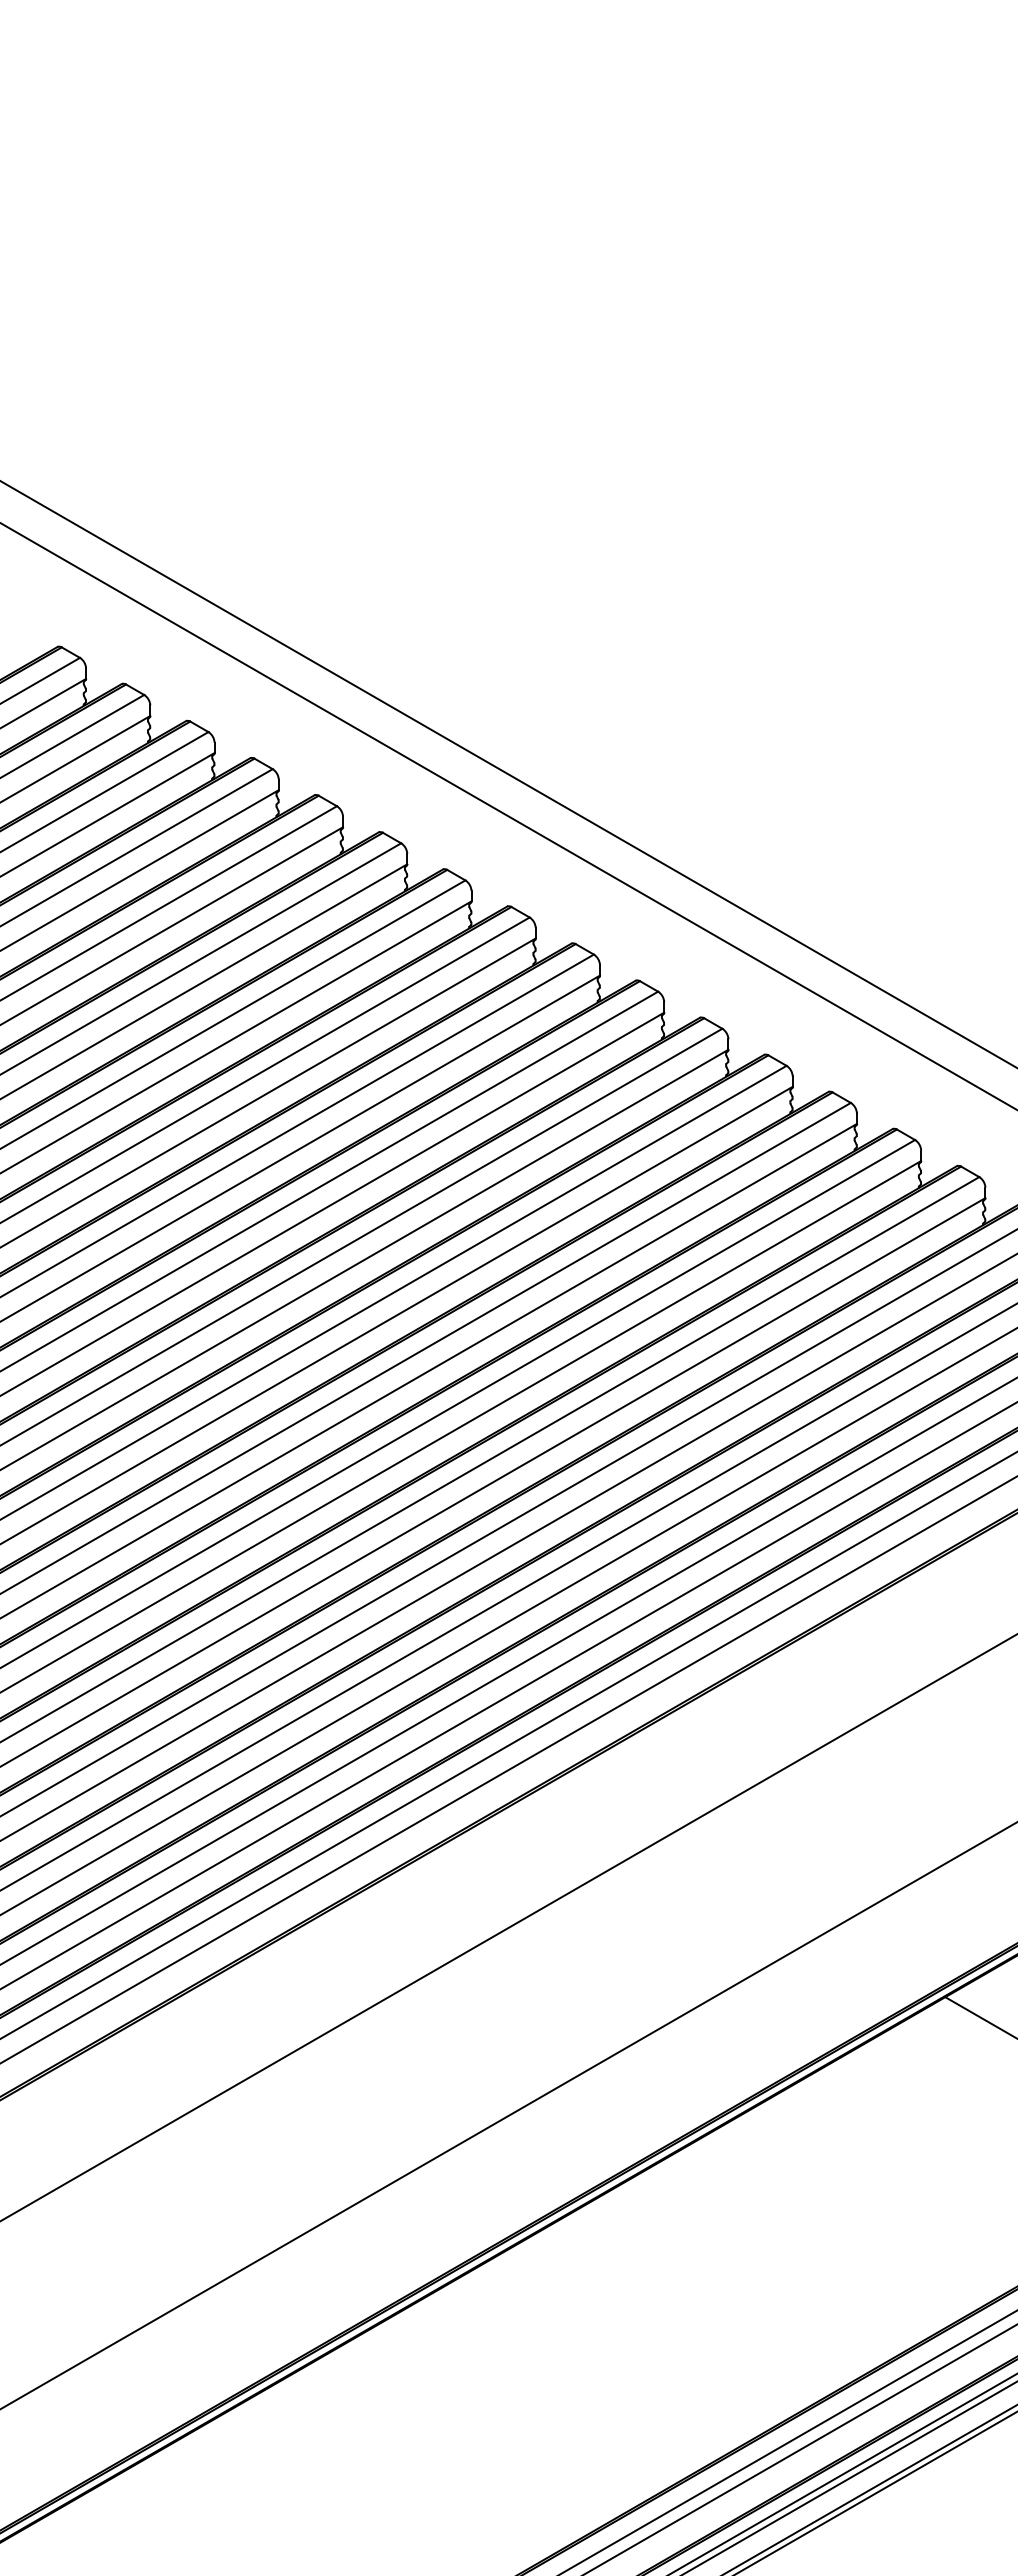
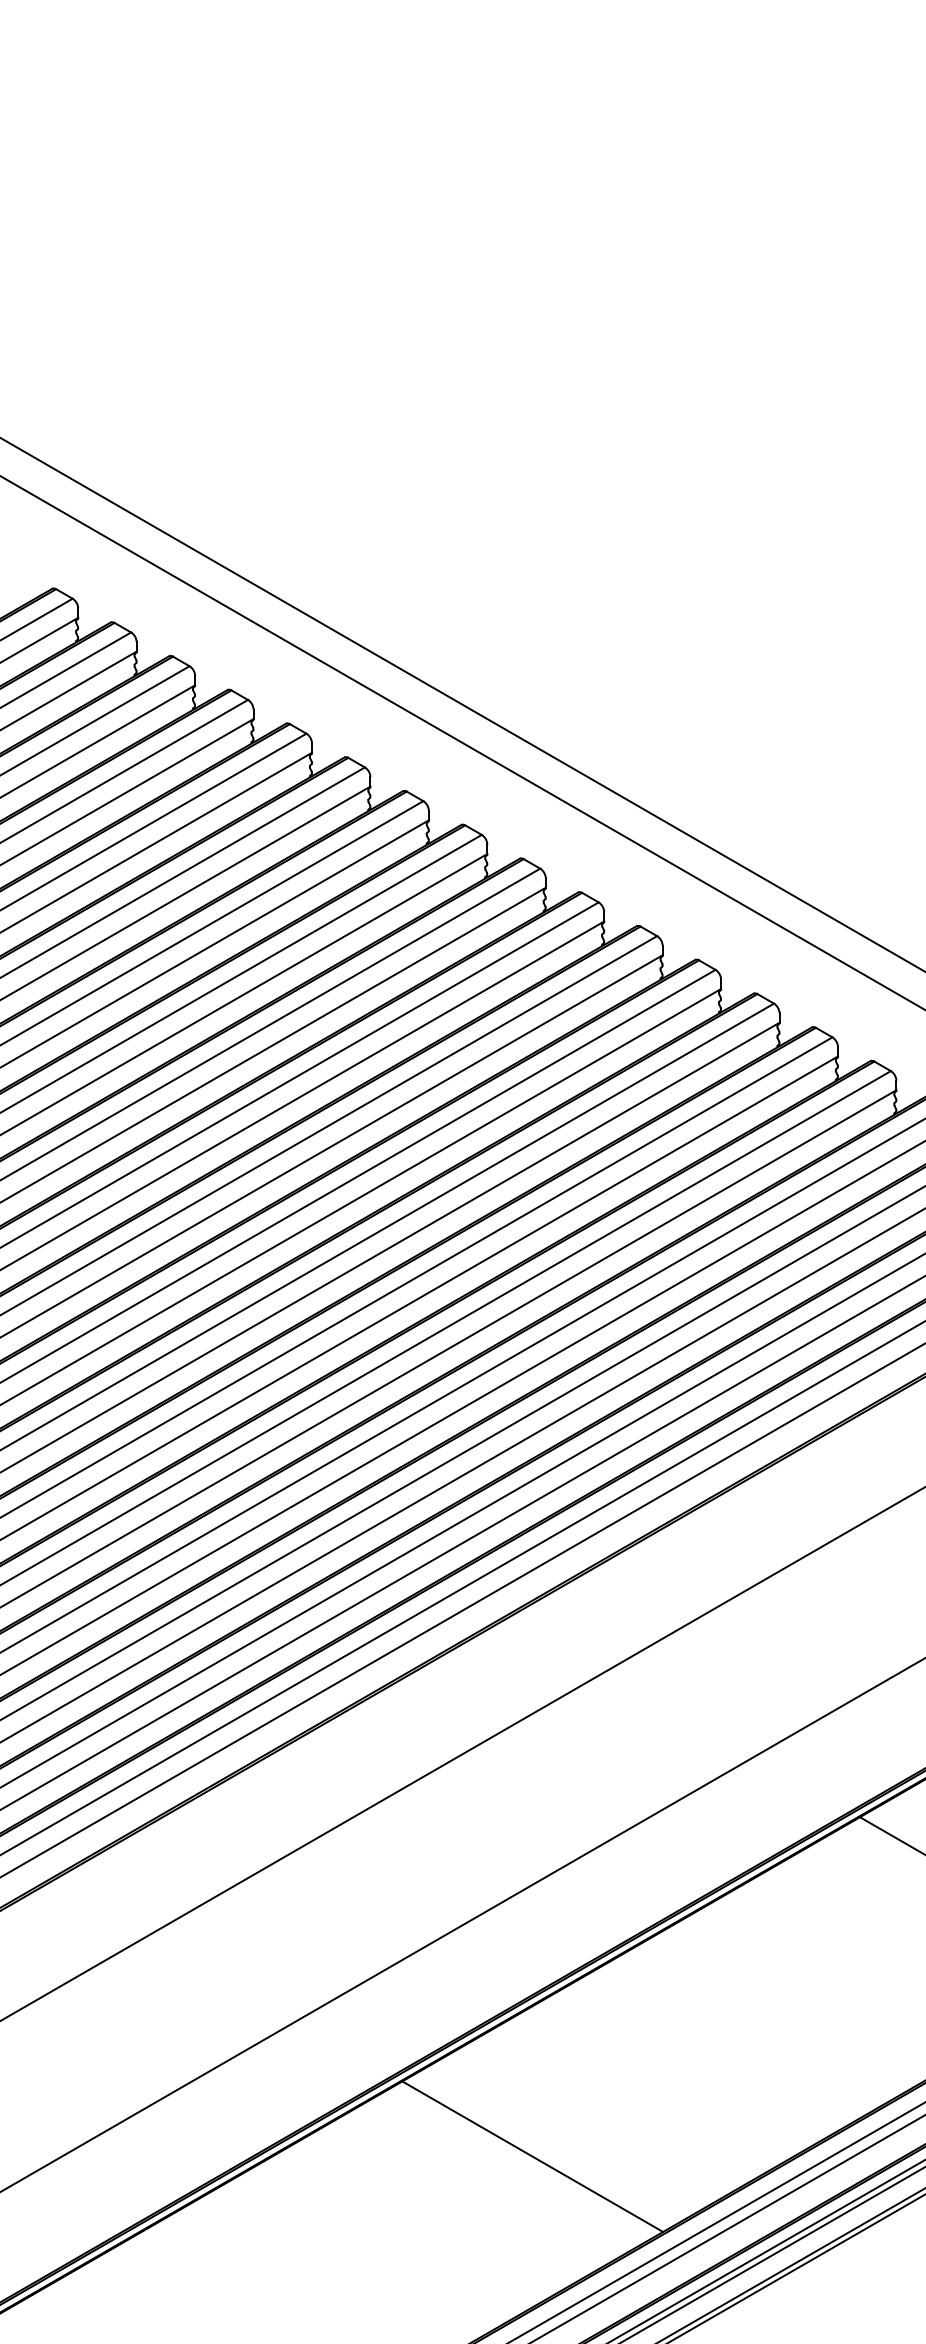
line: (585, 2370) -> (532, 2156), added

